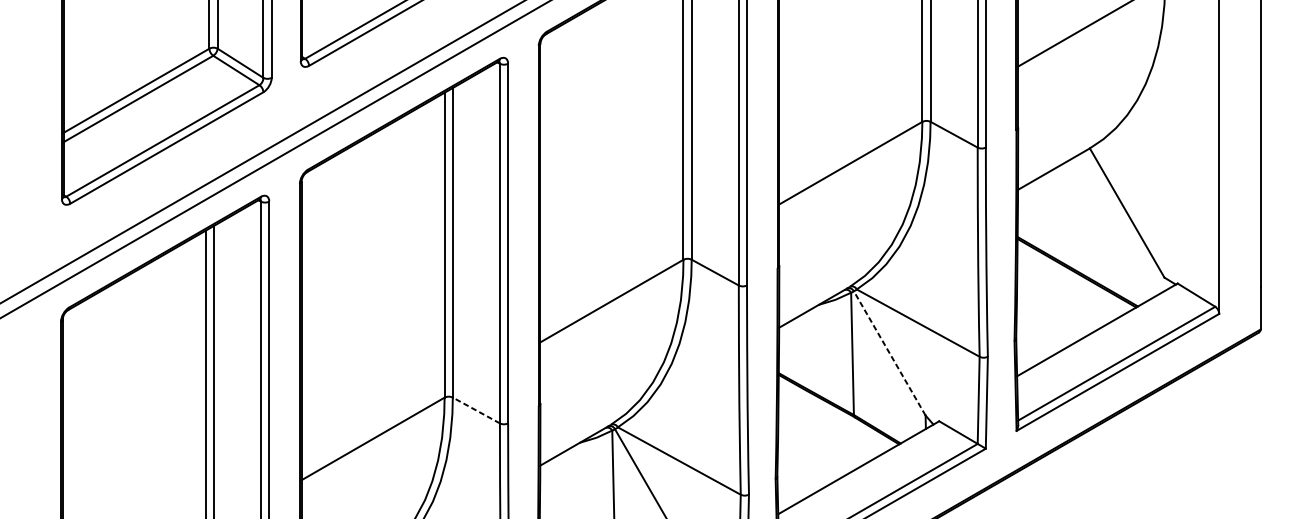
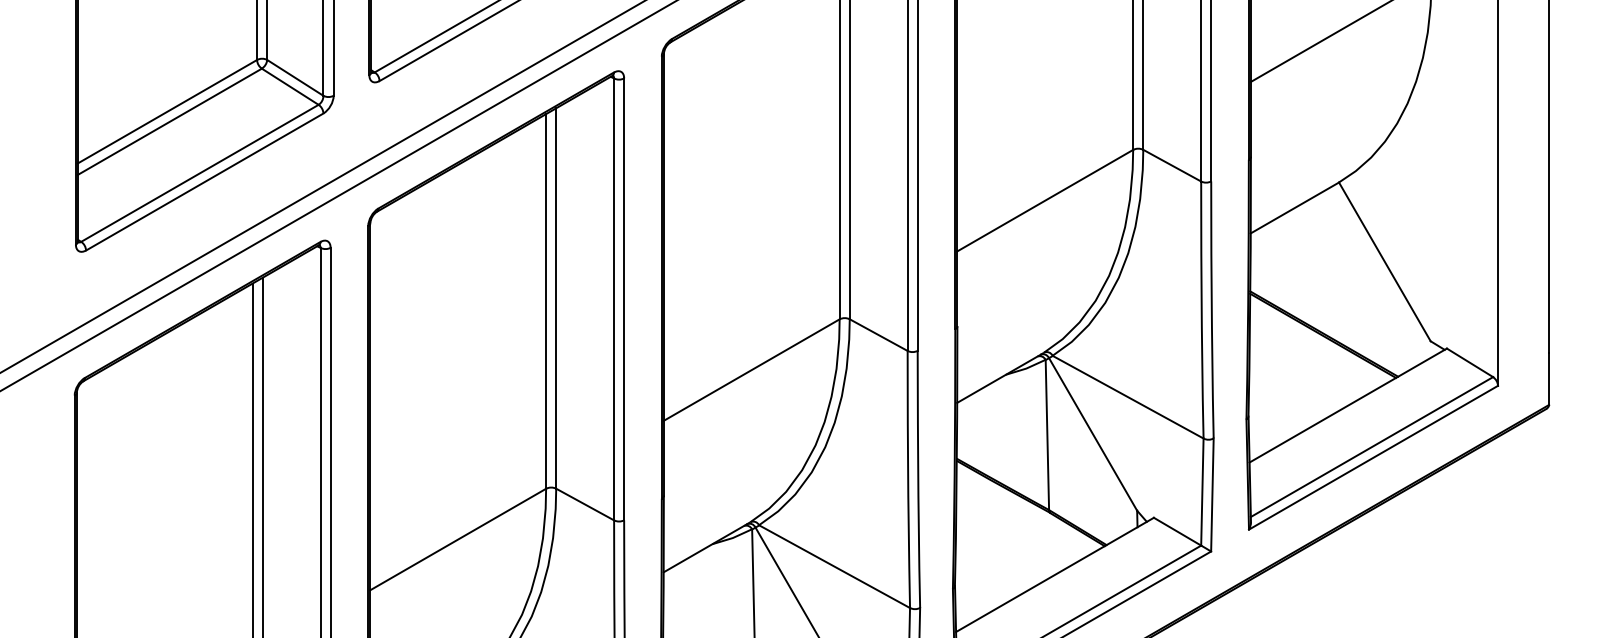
line: (889, 353) -> (1092, 434), dashed -> solid
line: (475, 410) -> (584, 504), dashed -> solid

